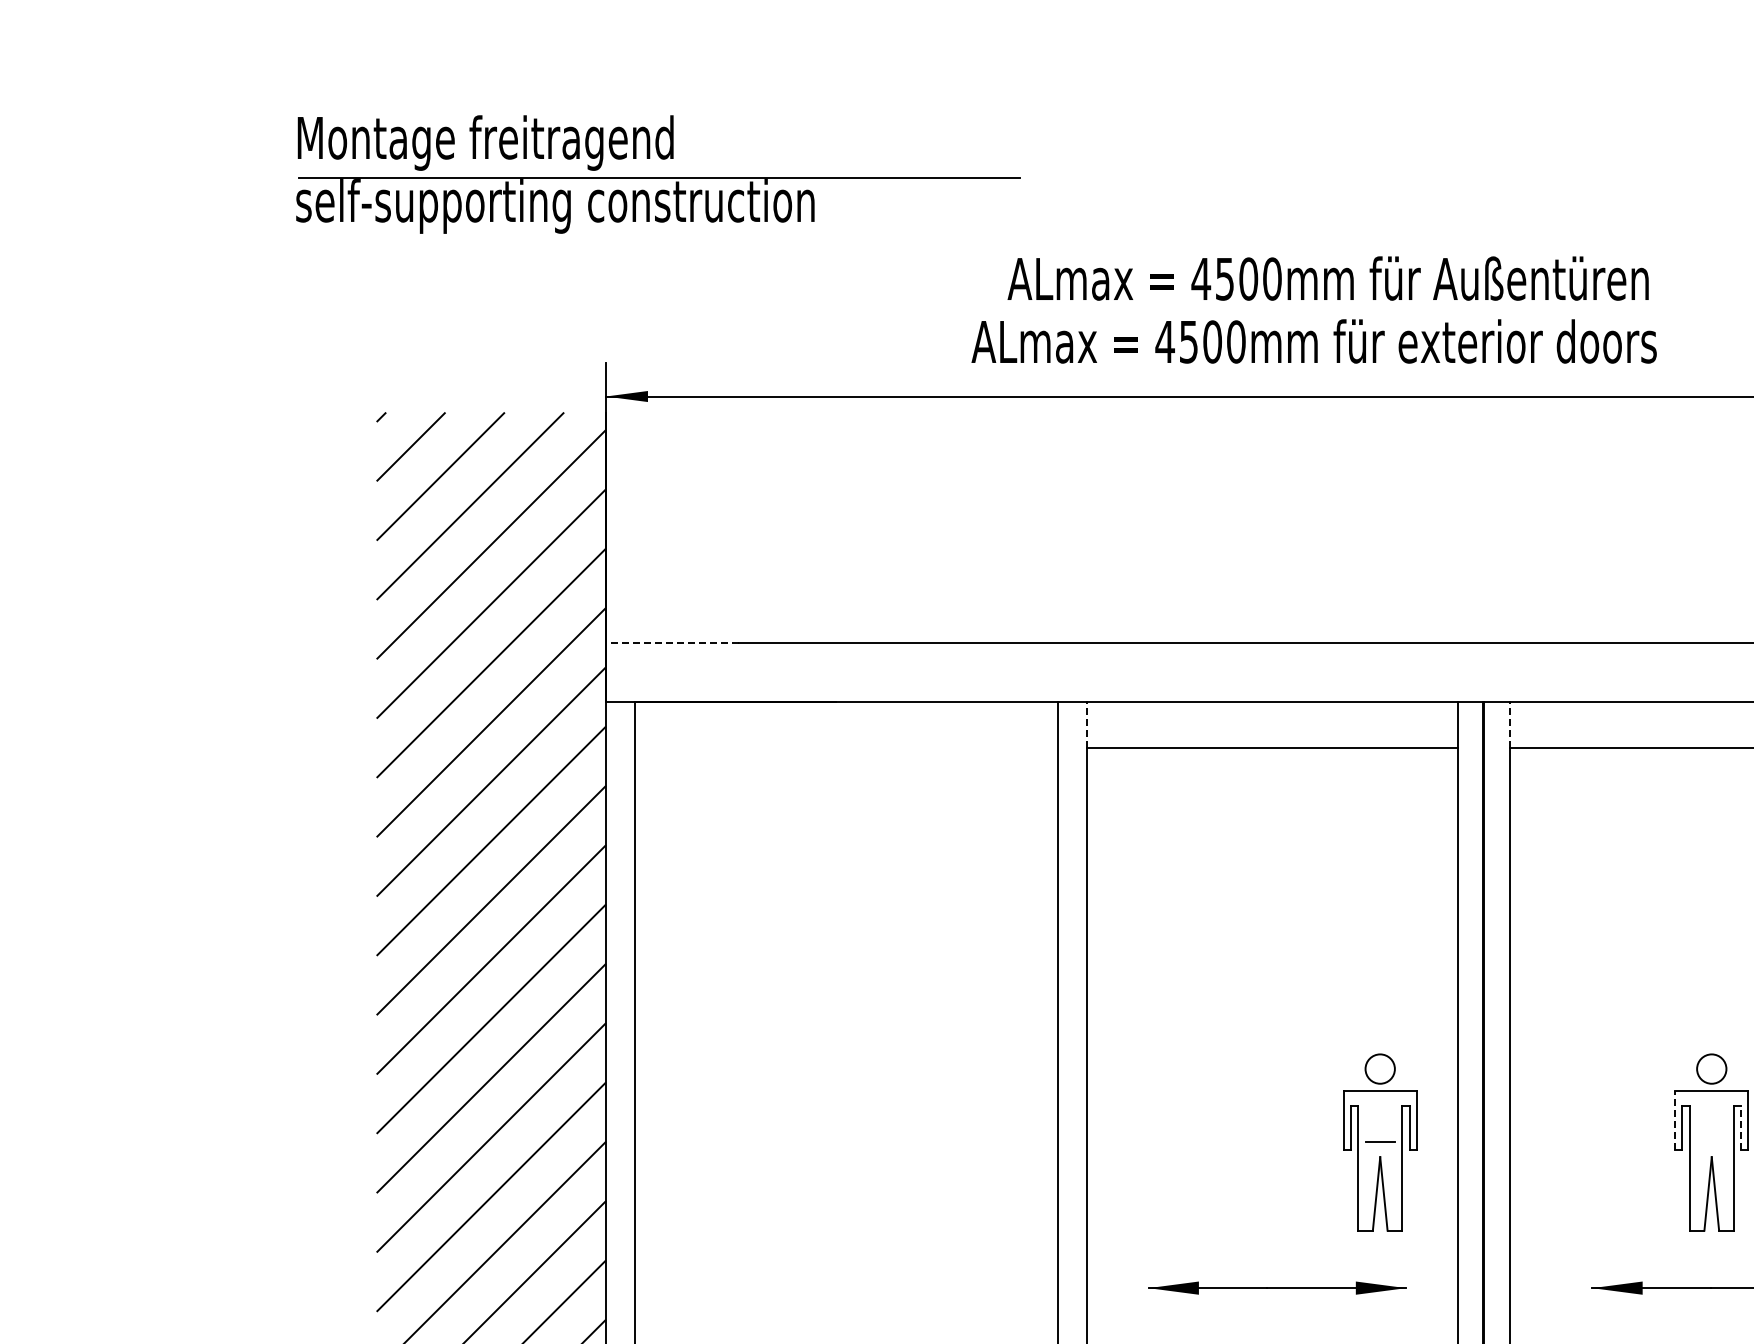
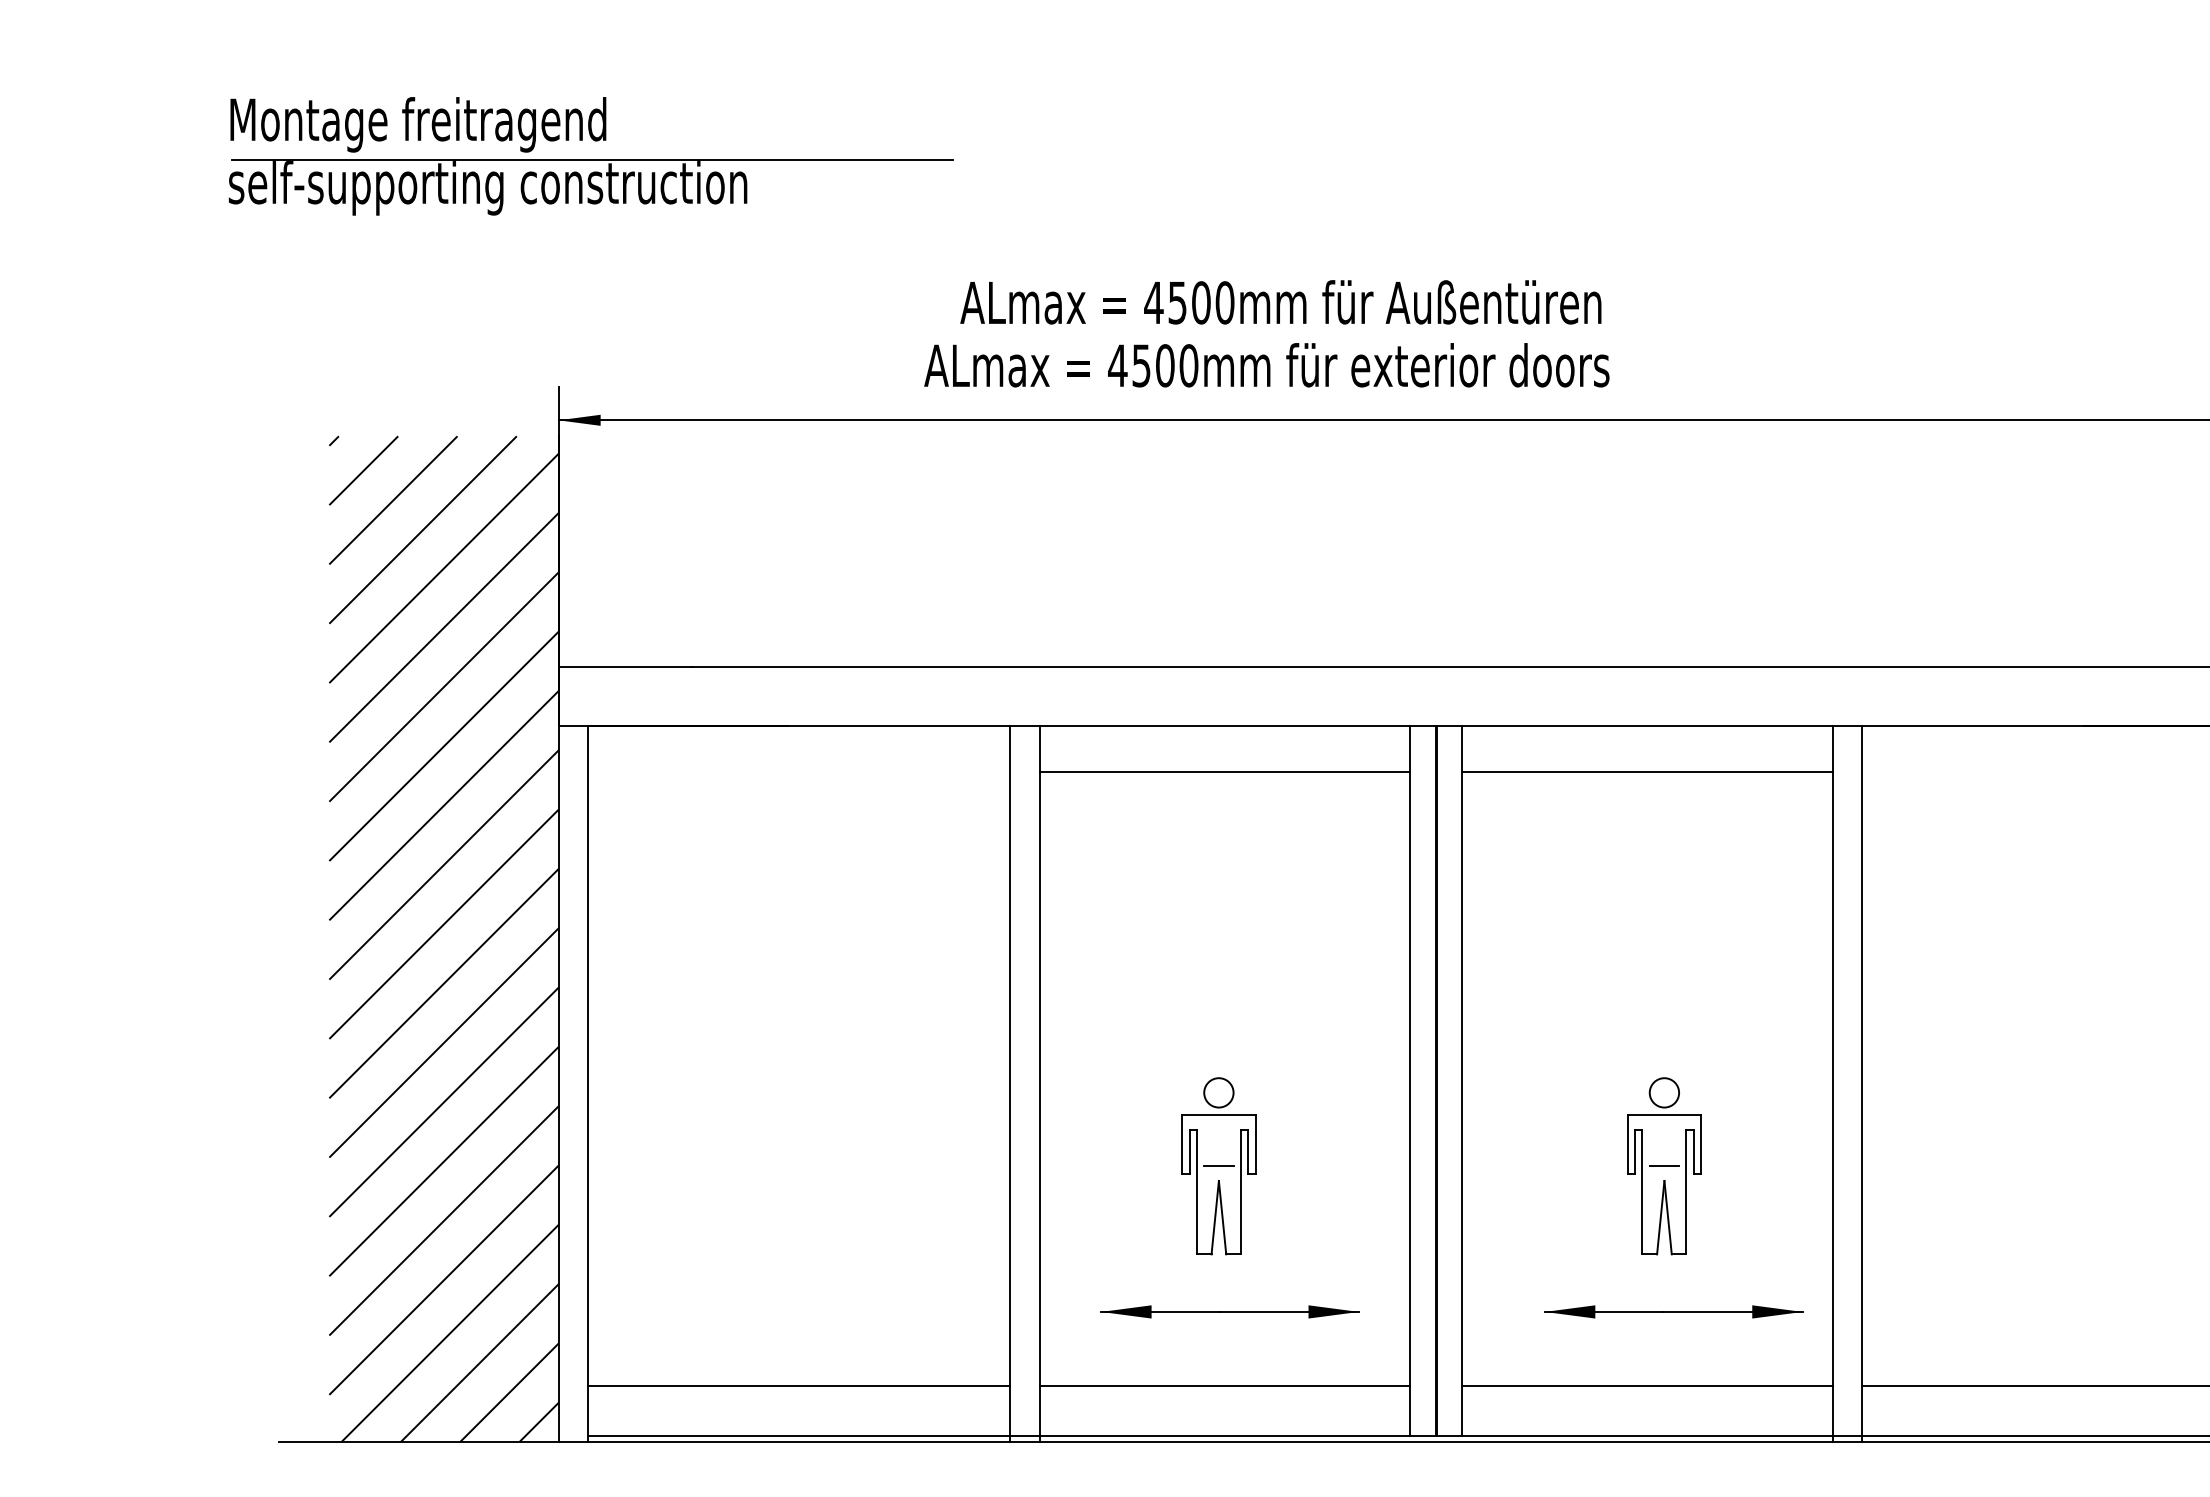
part: (657, 174) -> (590, 156), moved
line: (672, 642) -> (625, 666), dashed -> solid
line: (1086, 724) -> (1039, 748), dashed -> solid
line: (1509, 724) -> (1462, 748), dashed -> solid
line: (1674, 1119) -> (1627, 1143), dashed -> solid
line: (1740, 1127) -> (1693, 1151), dashed -> solid
part: (1379, 1142) -> (1218, 1166), moved
line: (1711, 1142) -> (1664, 1166), added

